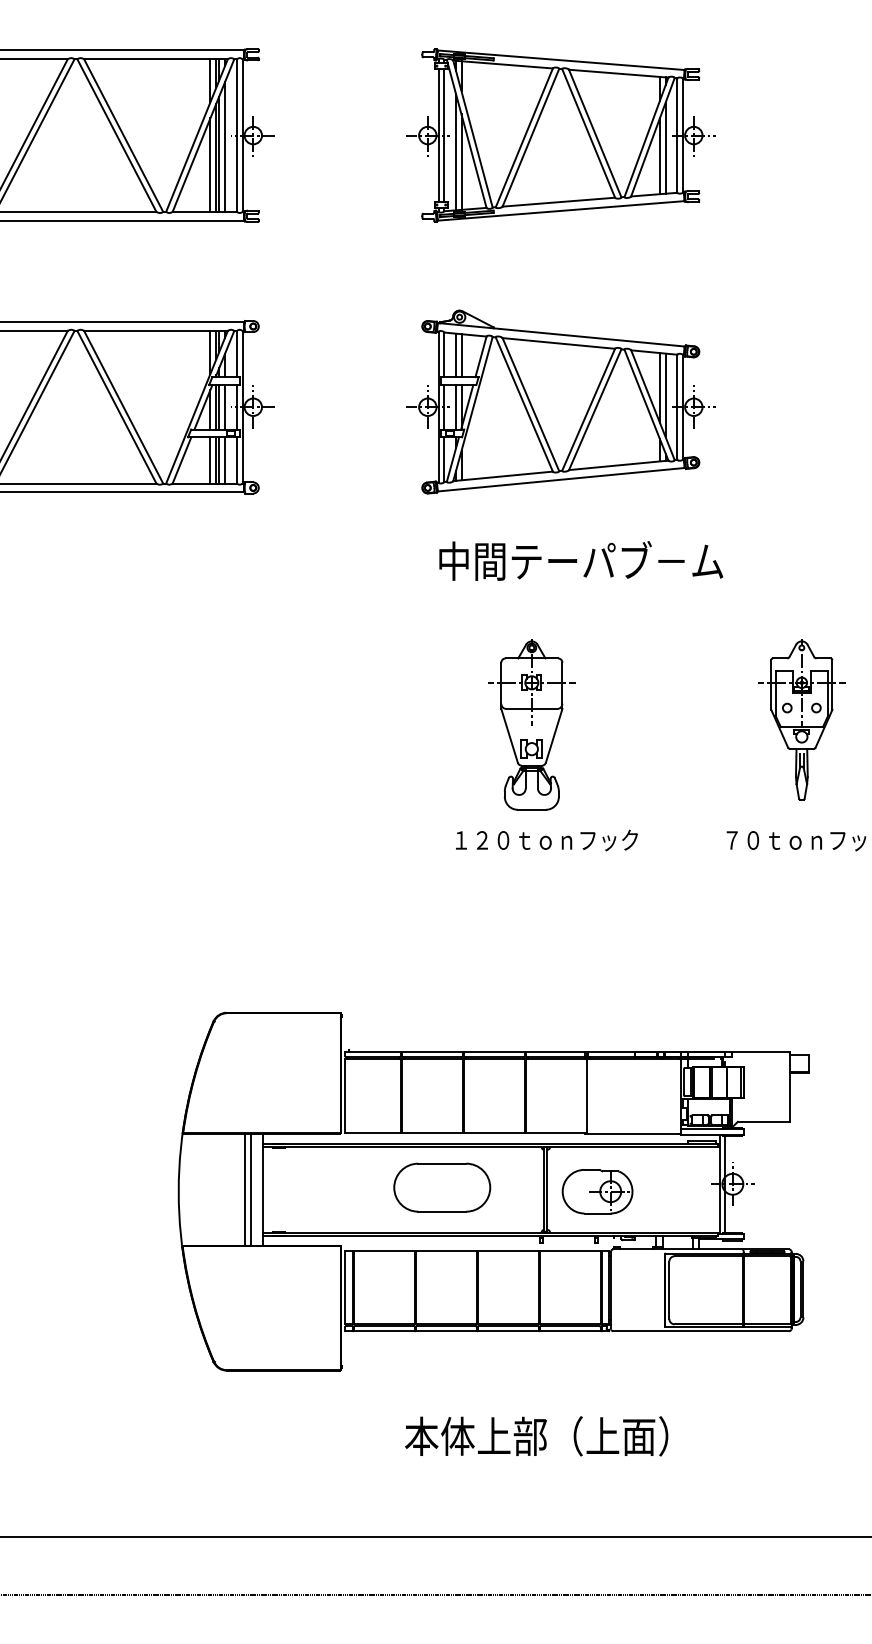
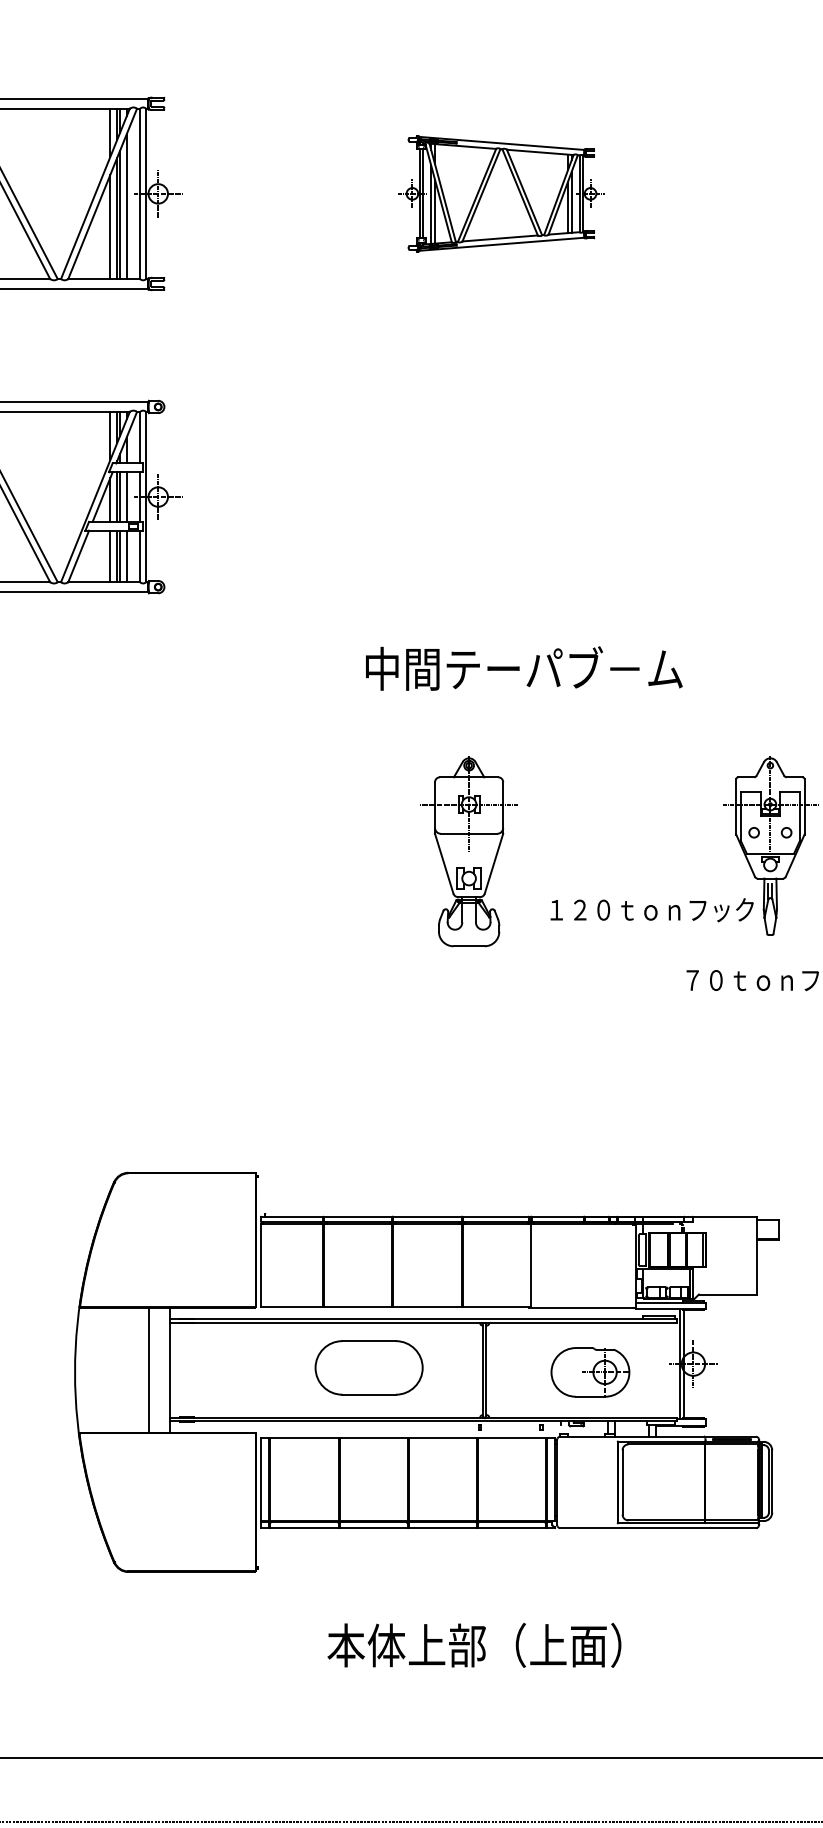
part: (560, 135) -> (501, 193), size x0.6
part: (560, 401) -> (501, 490), removed
text: (546, 840) -> (651, 910), moved
line: (251, 1189) -> (156, 1369), removed
part: (597, 1191) -> (590, 1372), moved

